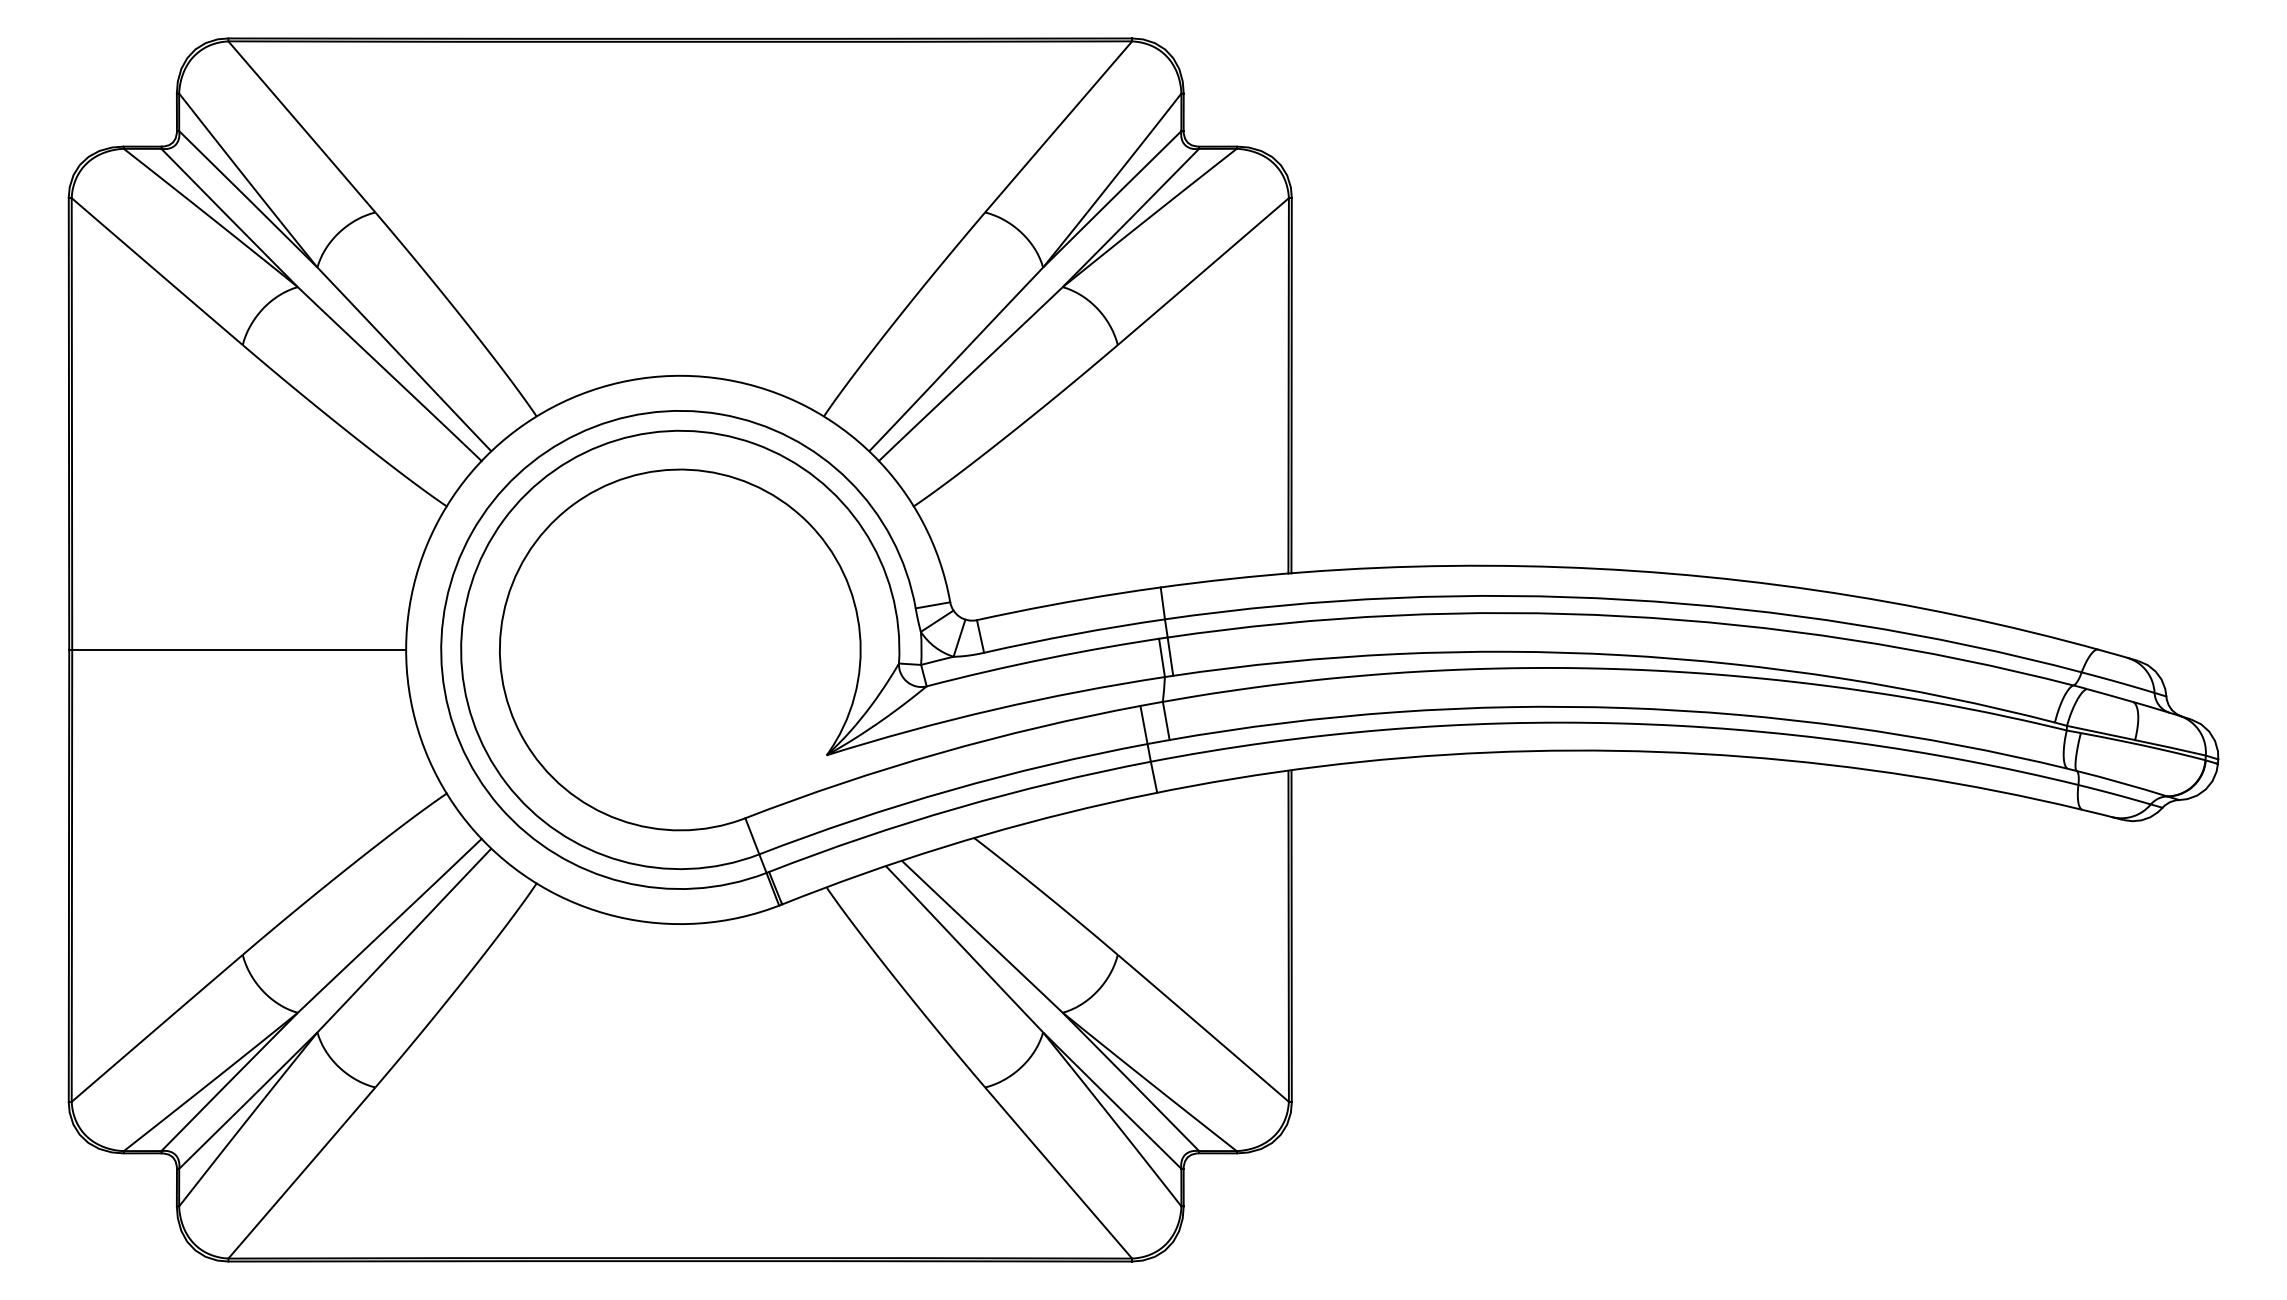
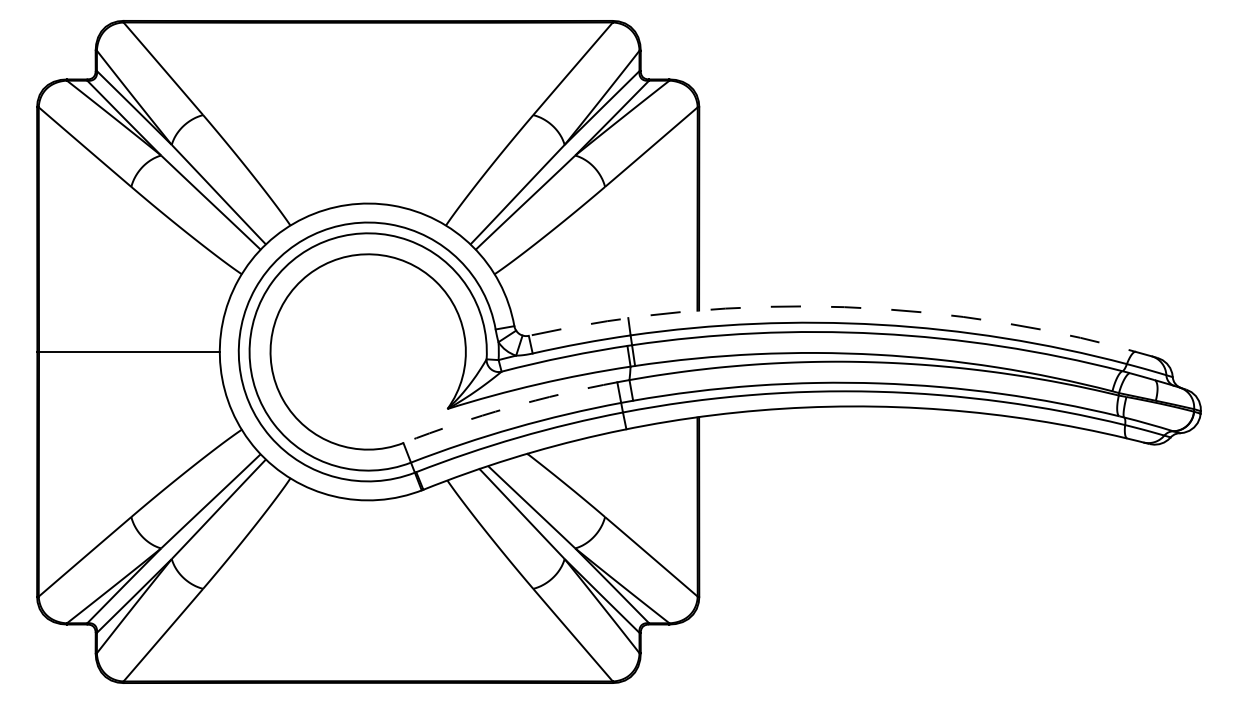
arc: (1560, 567) -> (844, 307), solid -> dashed
arc: (941, 752) -> (509, 407), solid -> dashed

